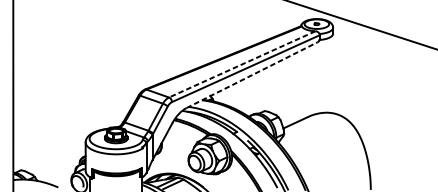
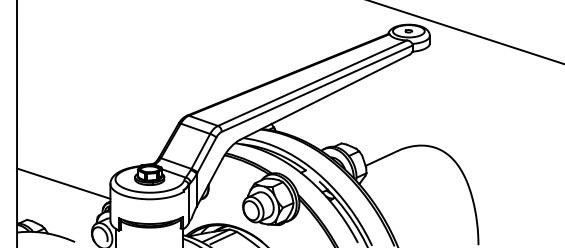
line: (242, 64) -> (312, 83), dashed -> solid
line: (252, 75) -> (325, 97), dashed -> solid
line: (49, 142) -> (63, 183), added

